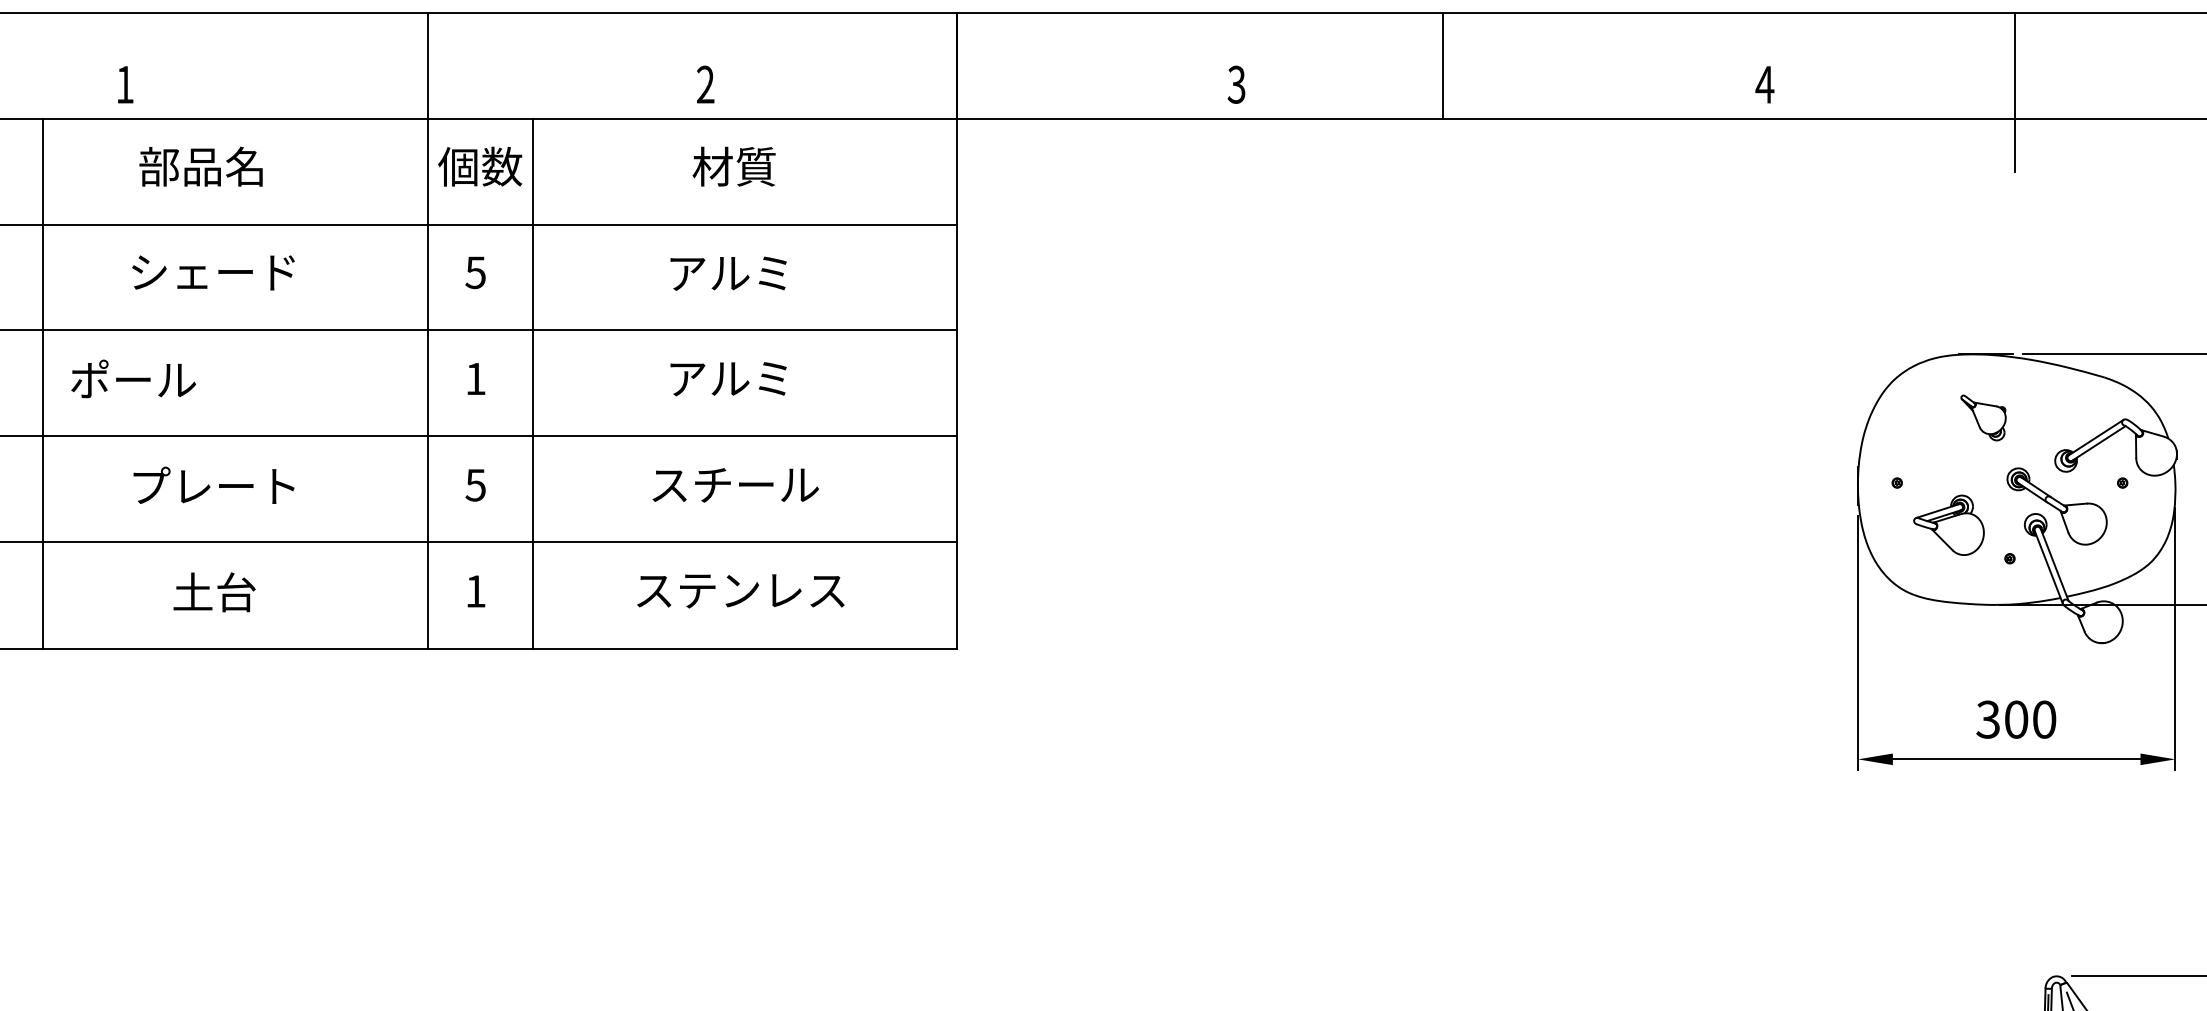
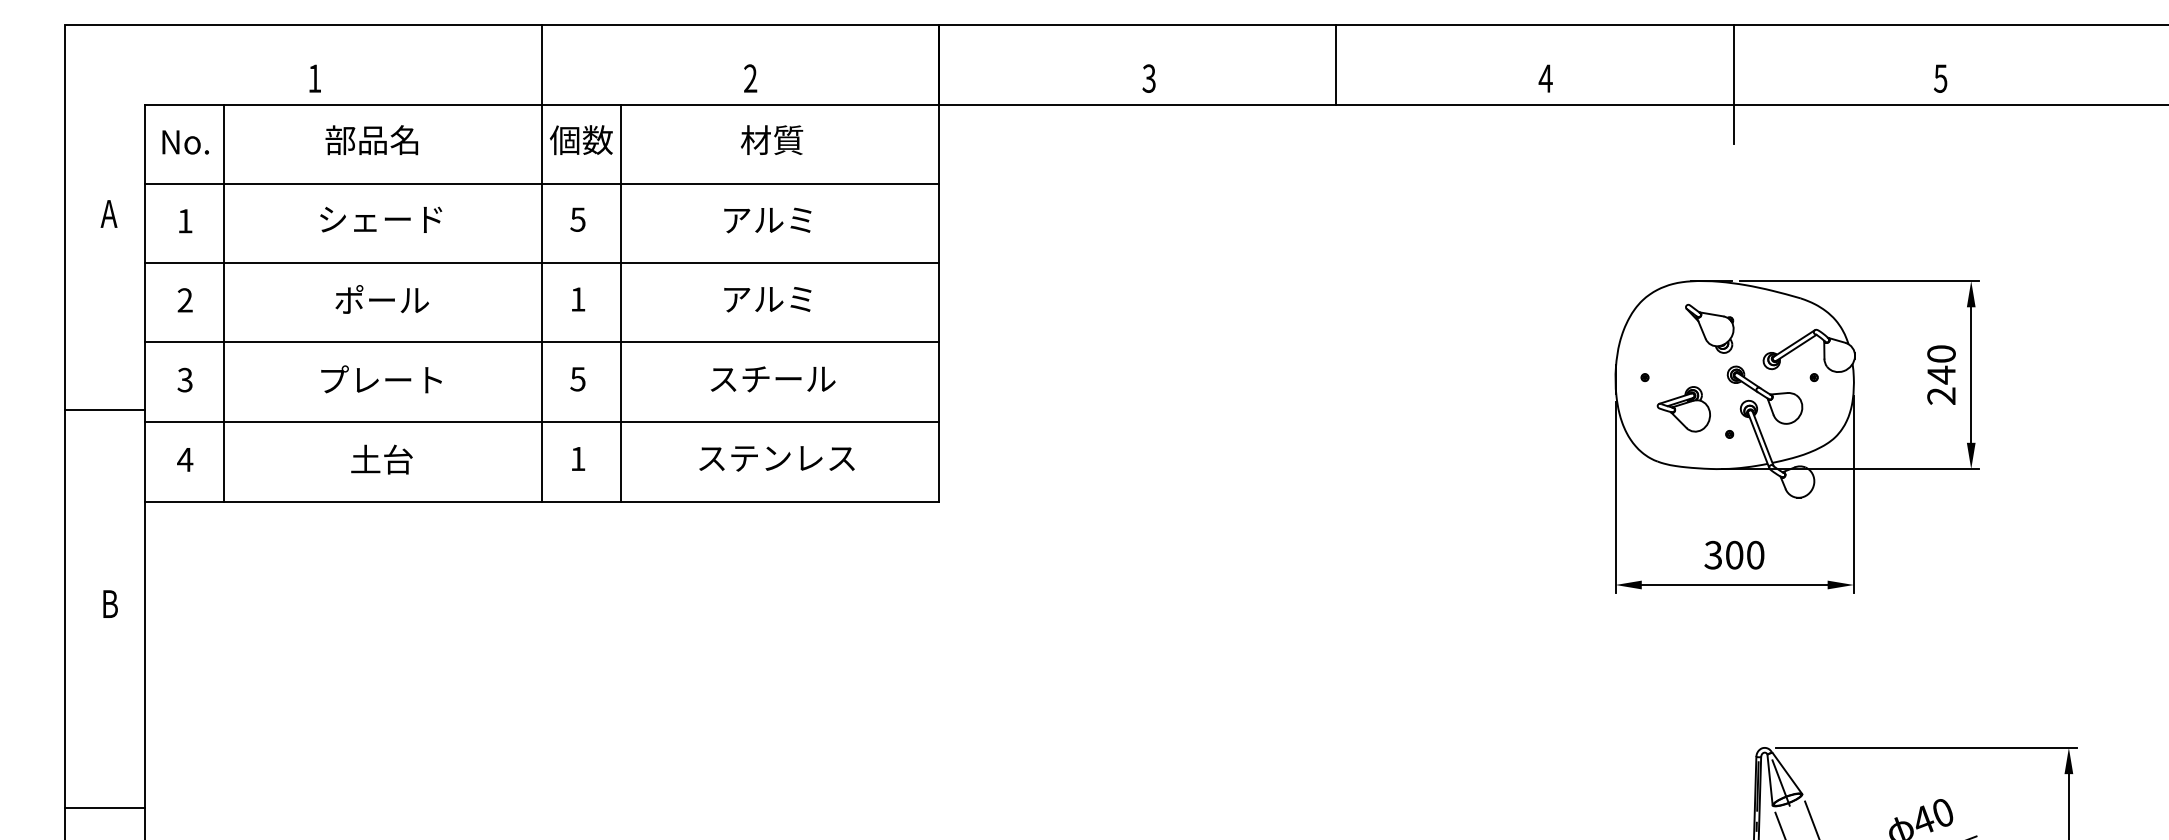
line: (1443, 65) -> (1336, 64), moved
text: (132, 378) -> (381, 299), moved
line: (43, 382) -> (224, 302), moved
part: (1983, 417) -> (1709, 328), size x1.43

